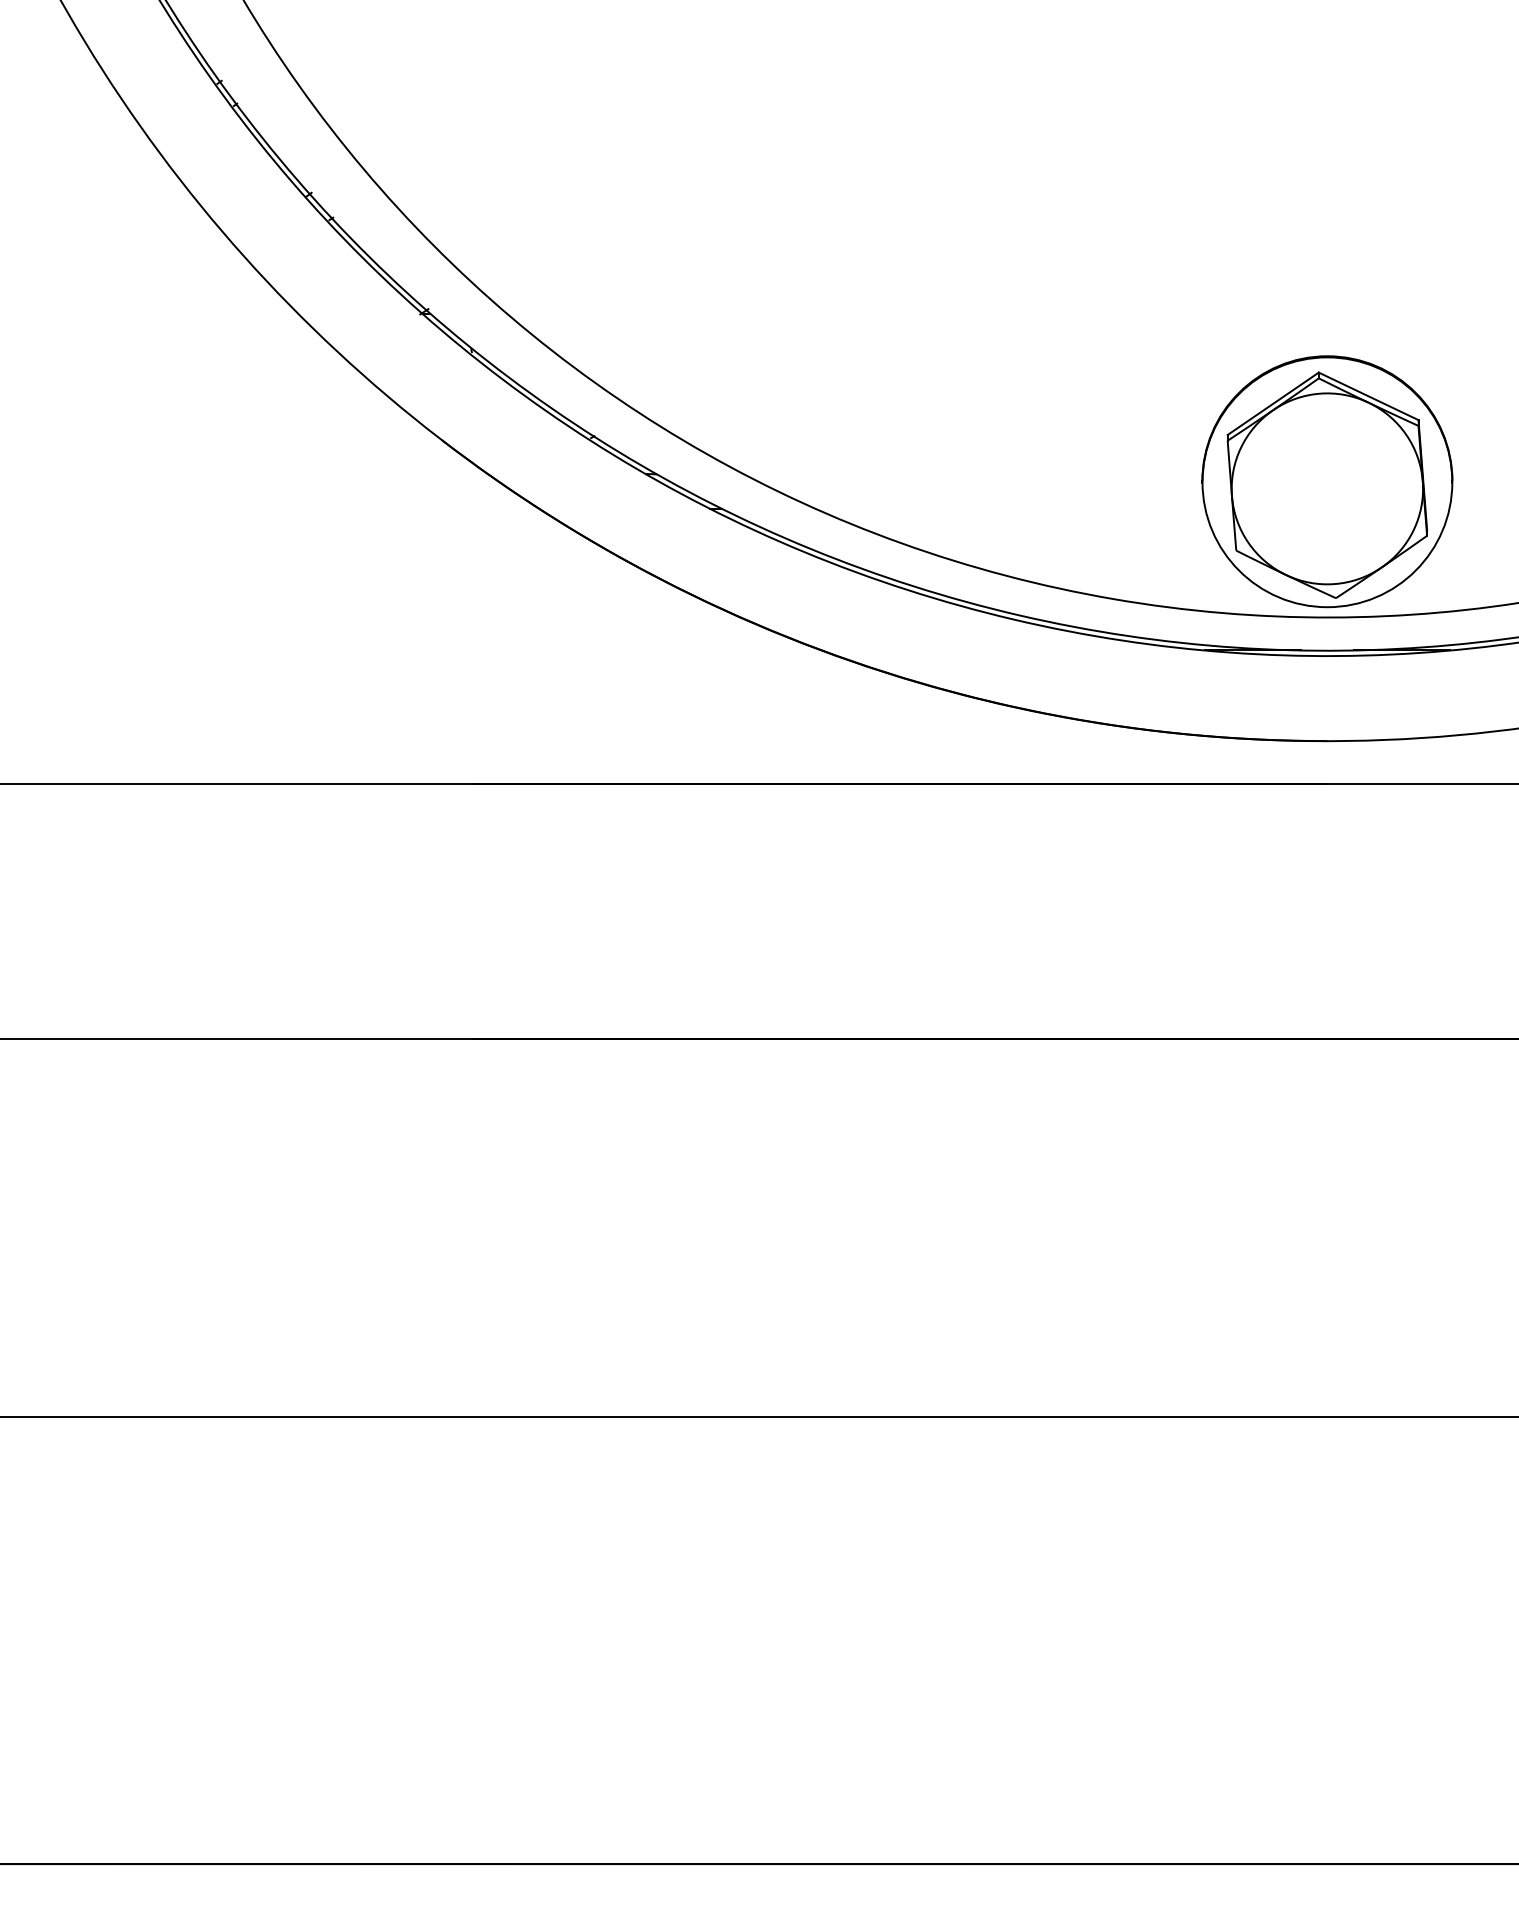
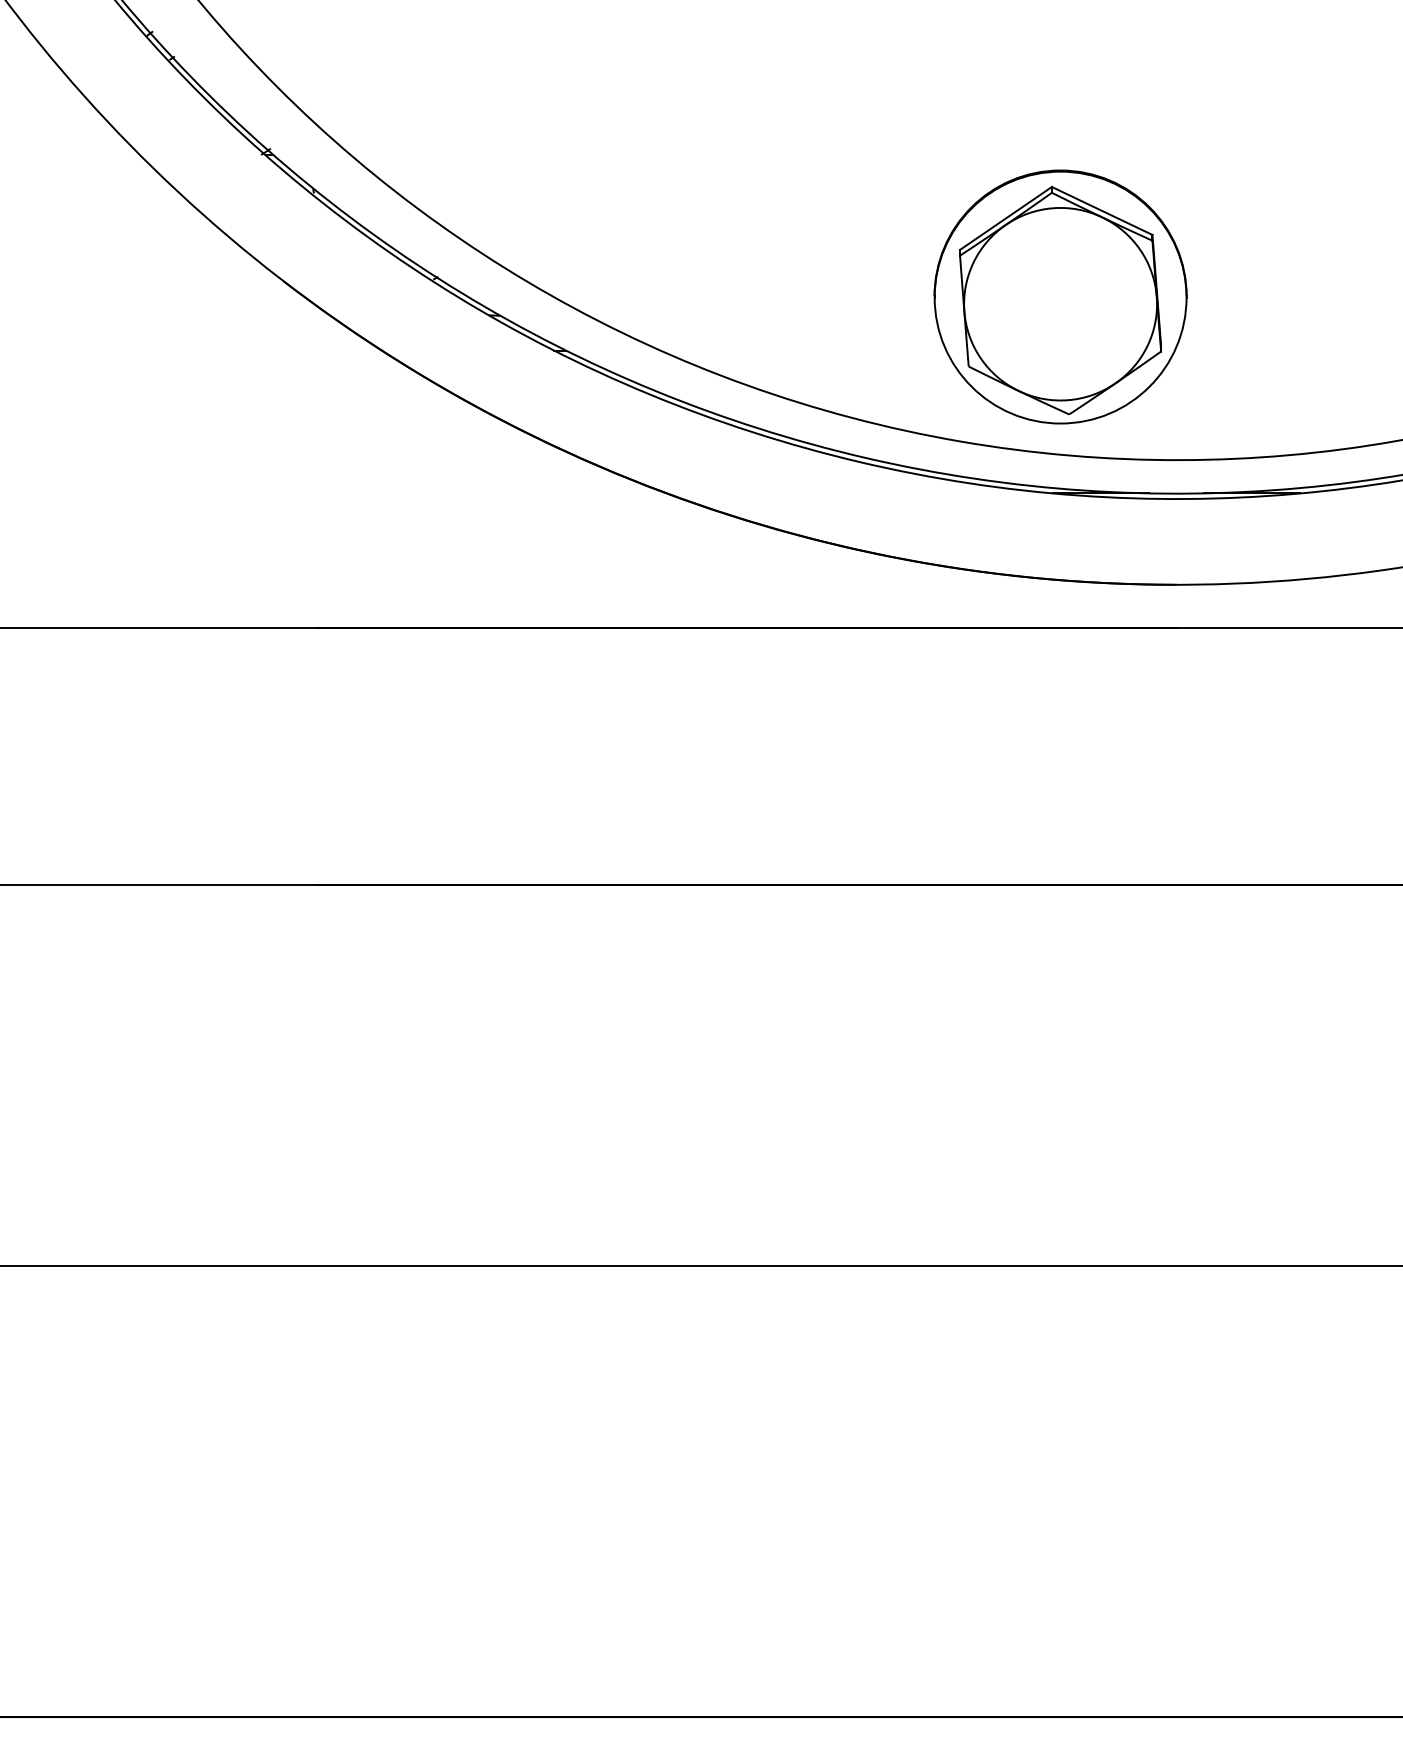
part: (1327, 481) -> (1060, 296), moved

